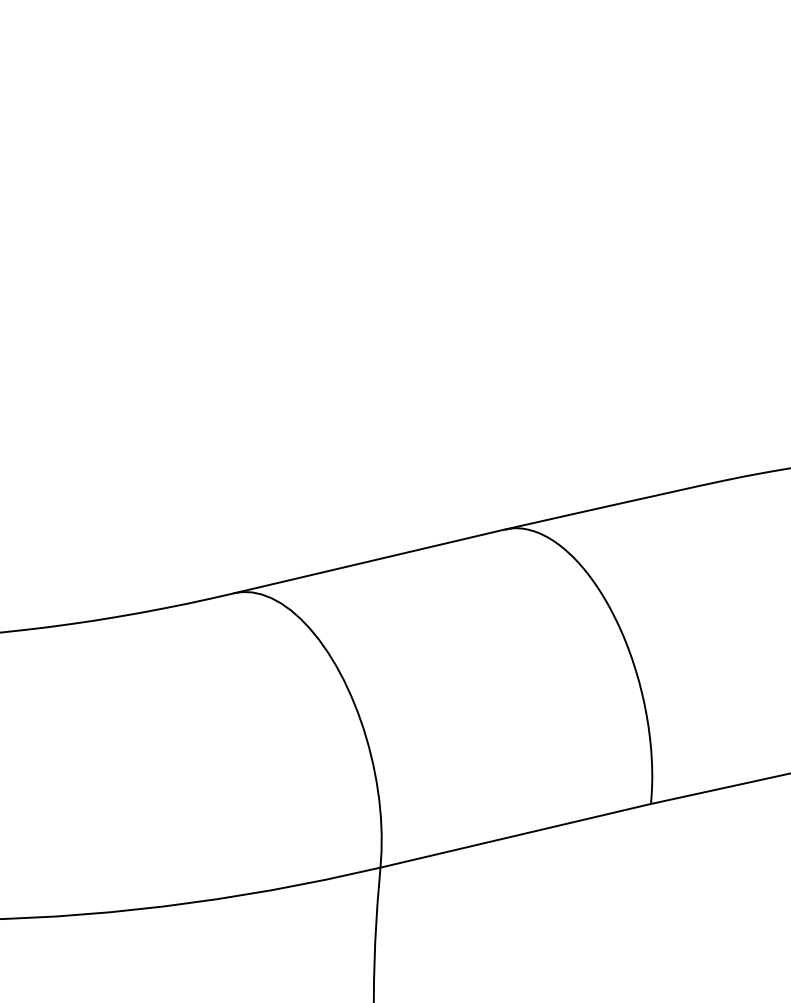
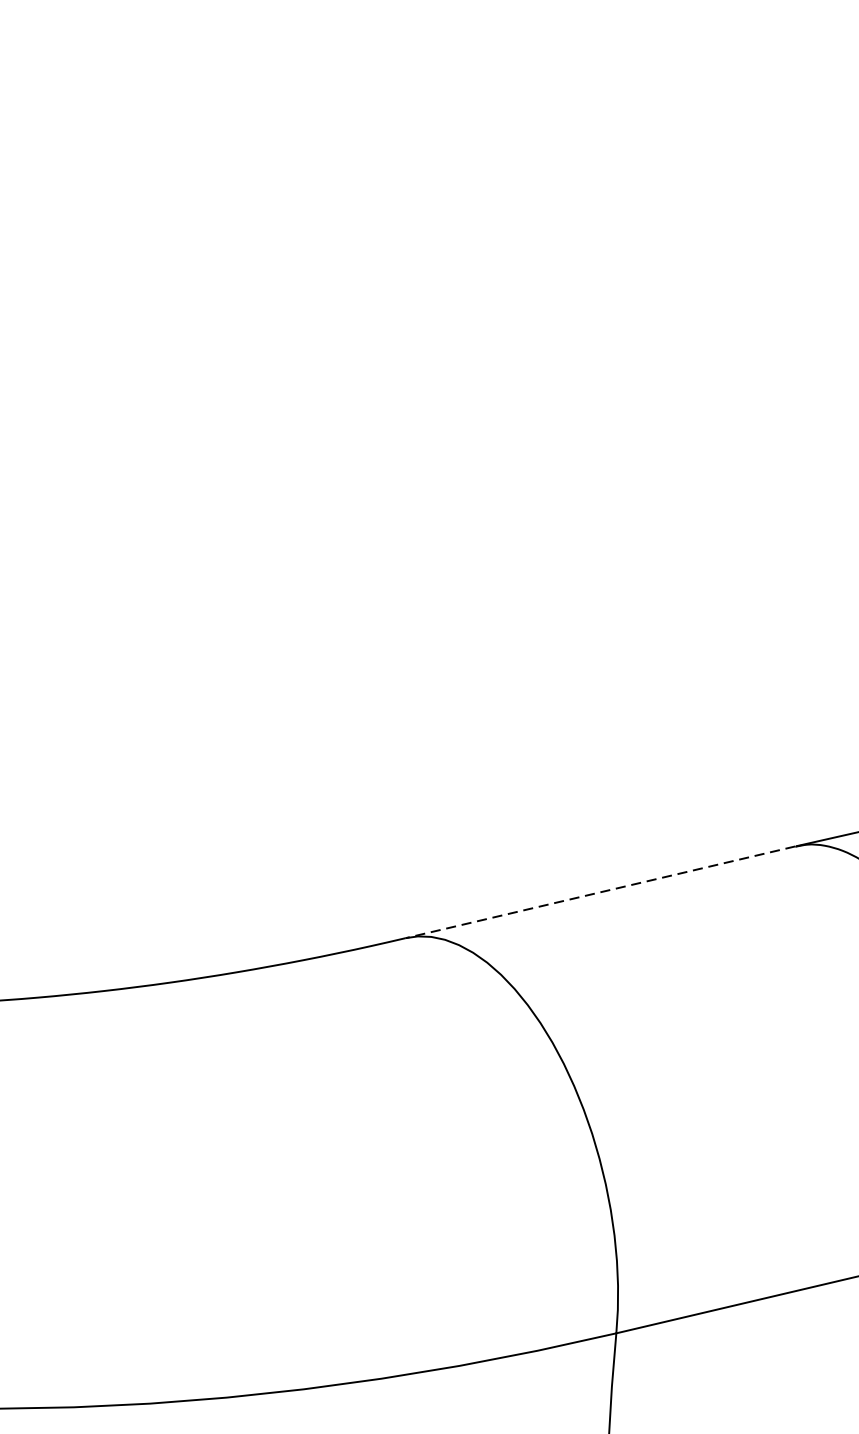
line: (369, 561) -> (600, 892), solid -> dashed

